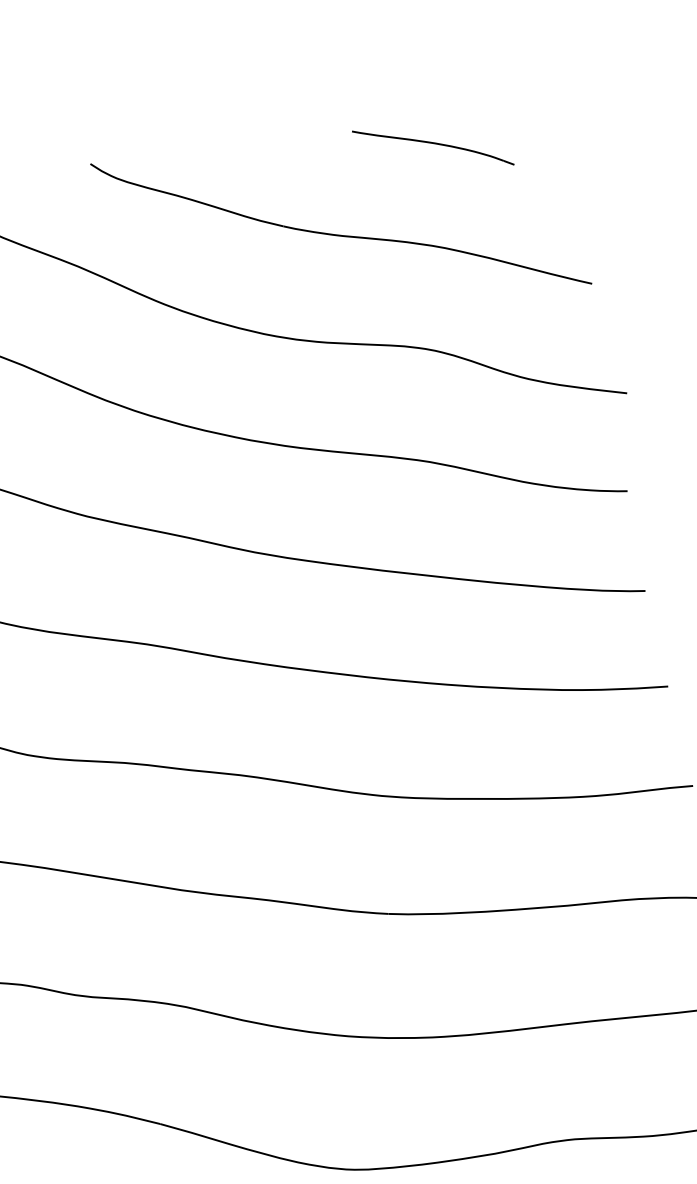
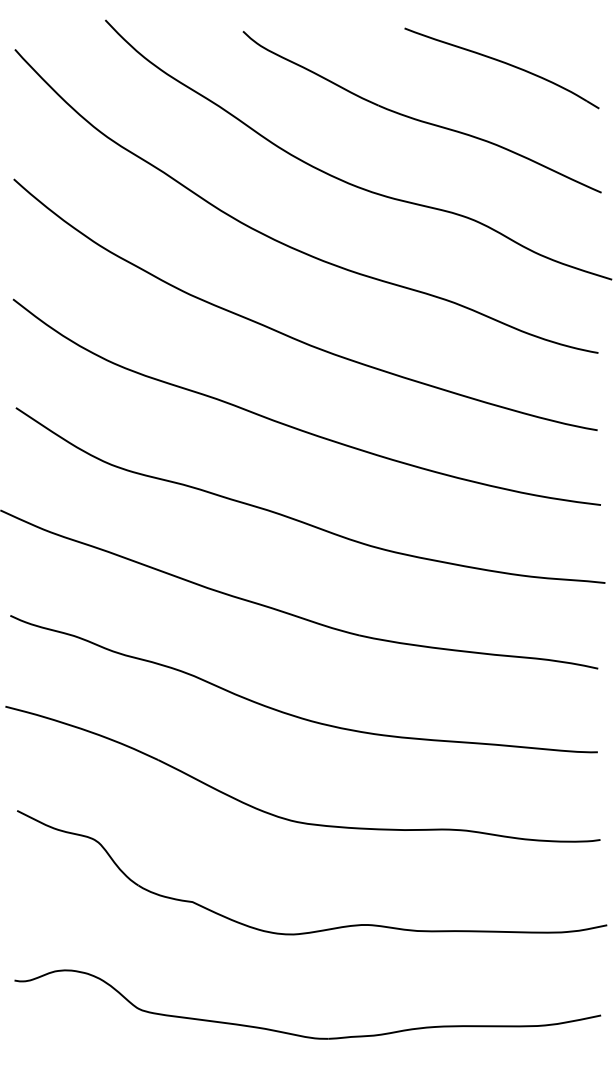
part: (432, 148) -> (501, 68), size x1.67

